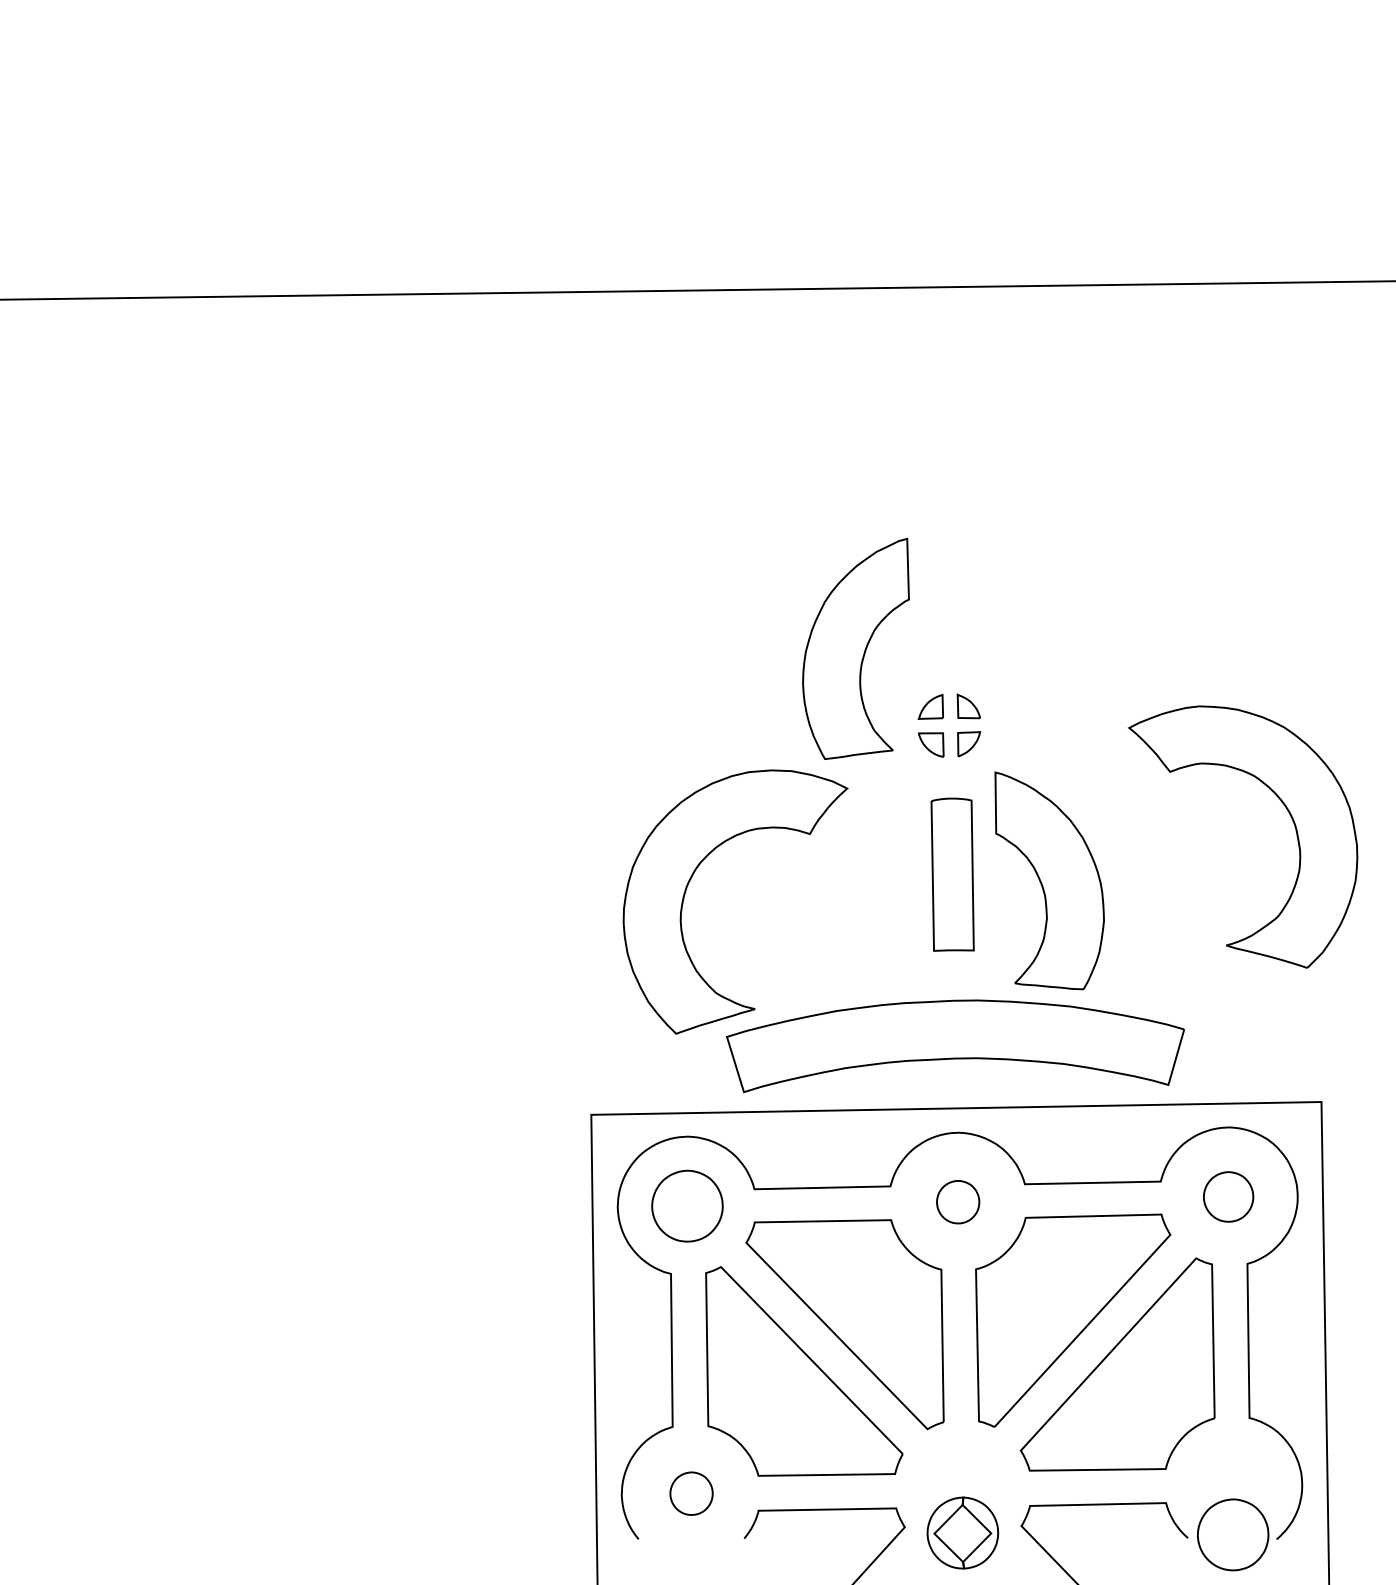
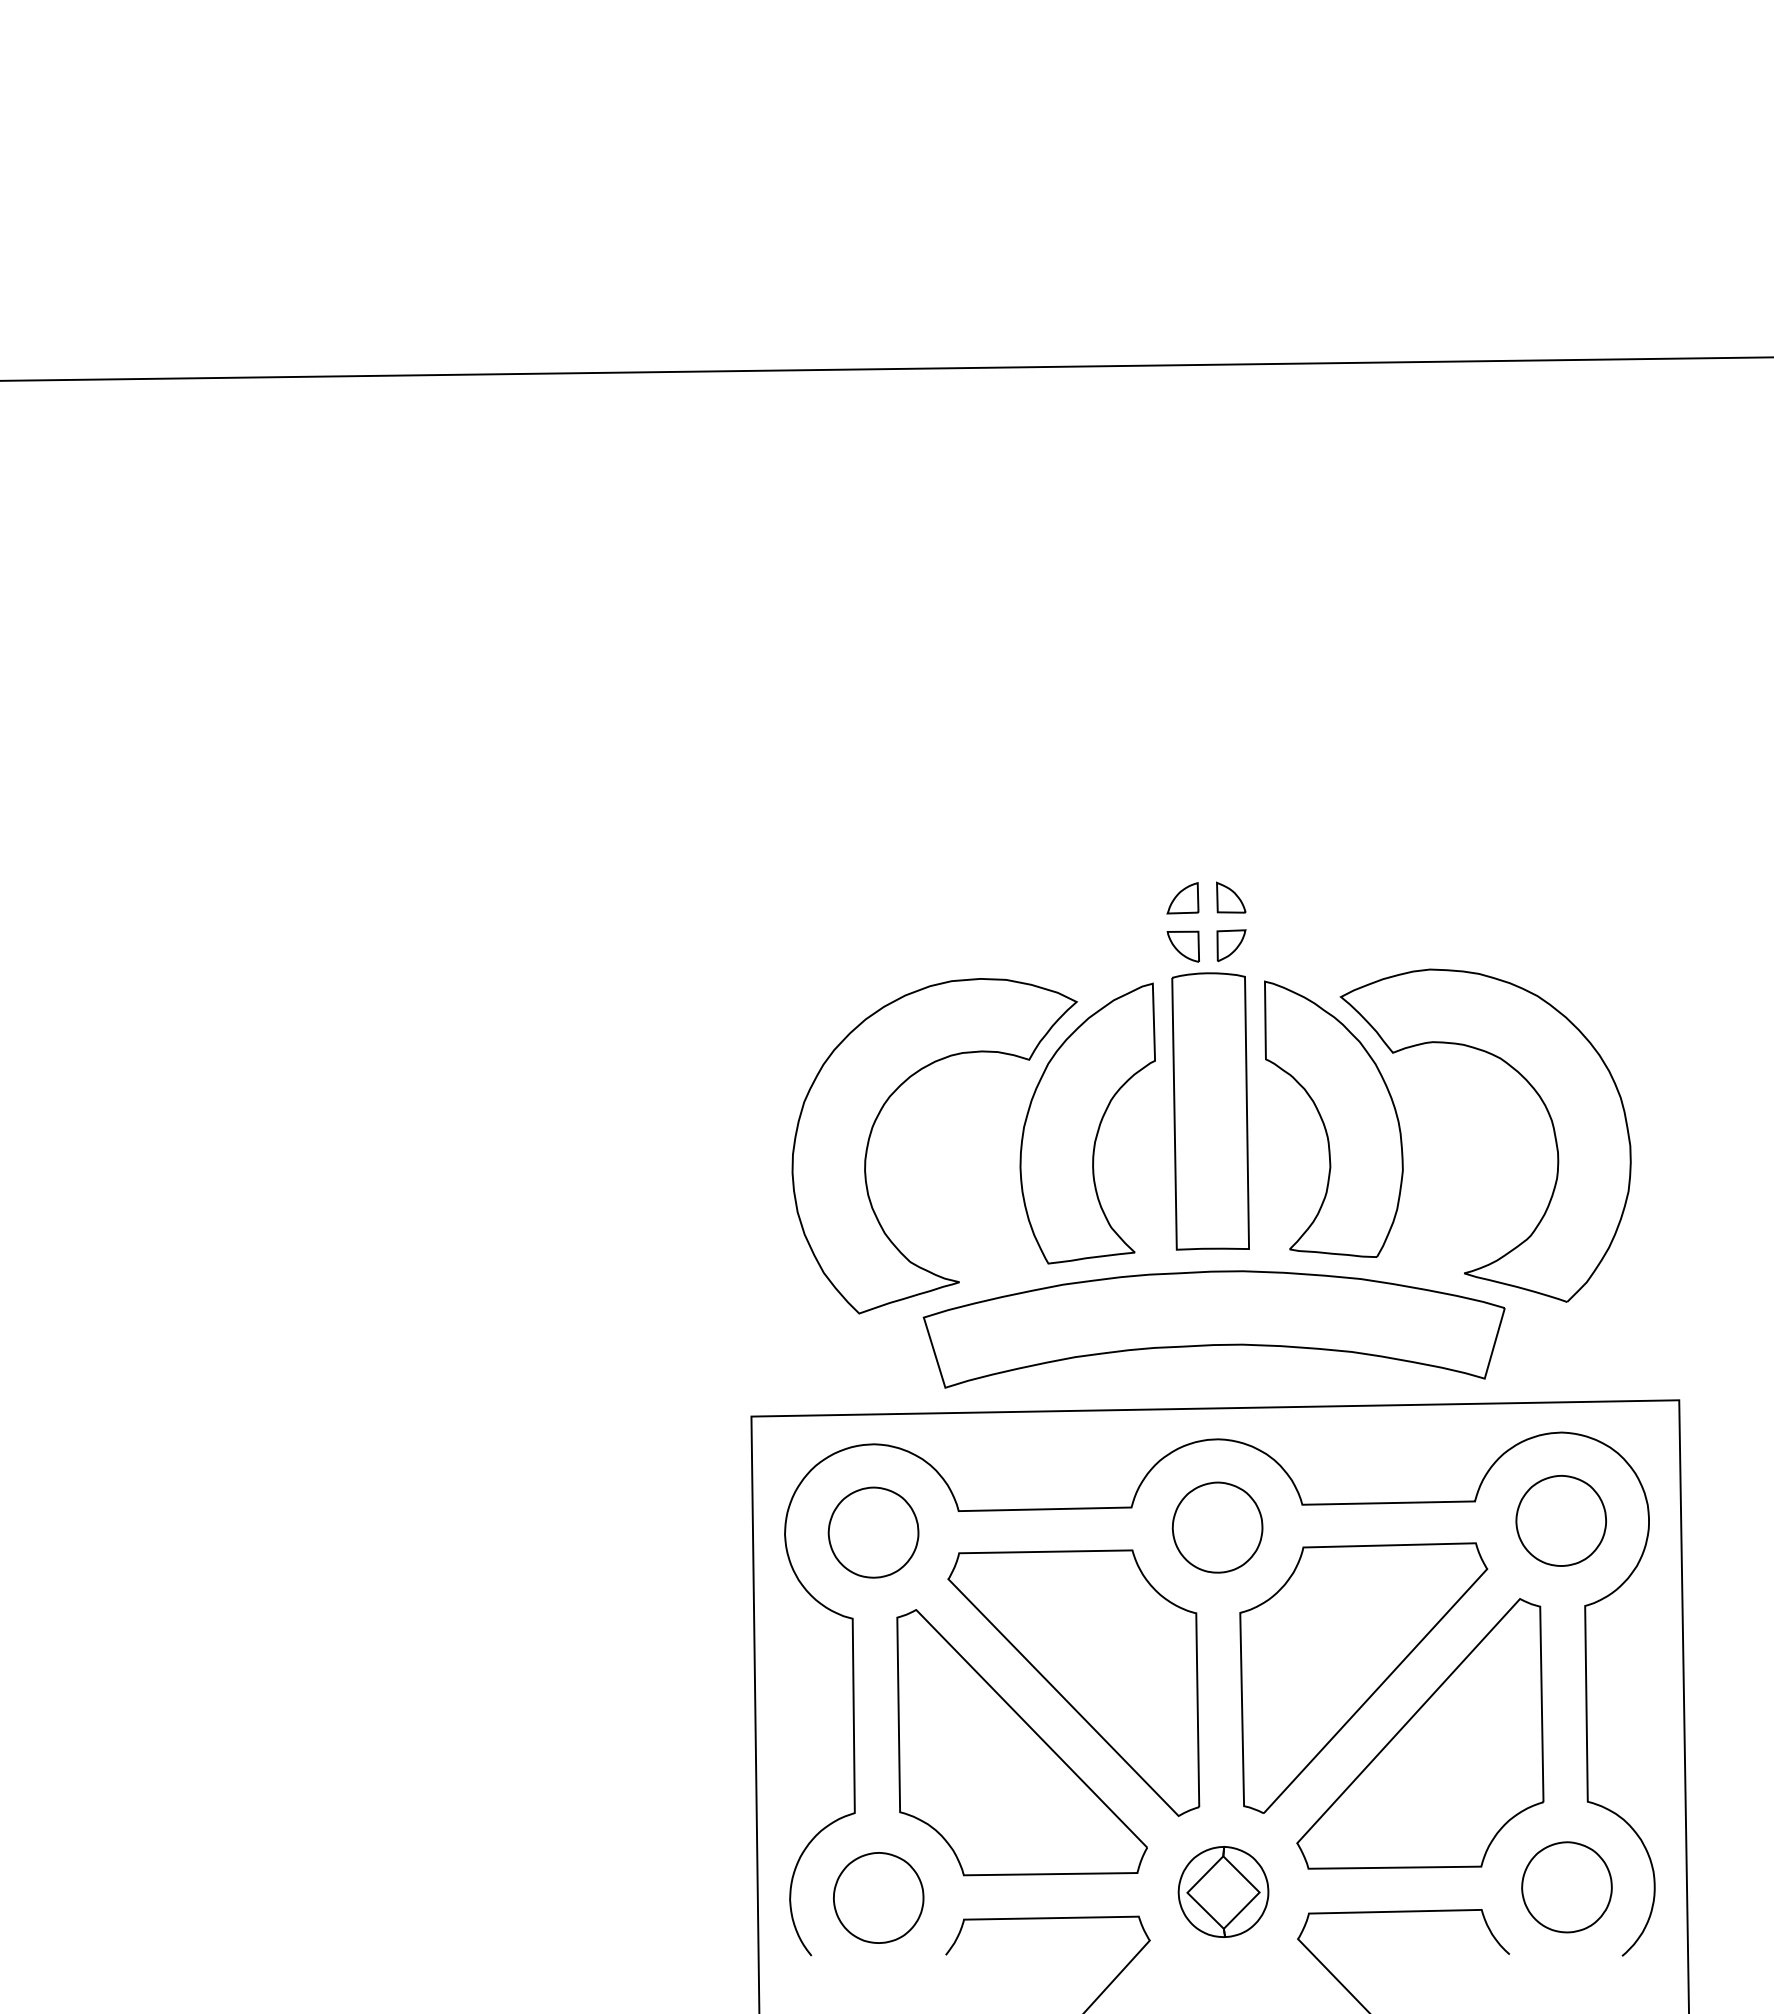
part: (855, 648) -> (1087, 1123), moved
part: (1287, 810) -> (1541, 1101), moved
part: (952, 874) -> (1210, 1111), size x1.43
part: (1228, 1196) -> (1560, 1520), size x1.43
part: (958, 1202) -> (1217, 1527), size x1.67
part: (691, 1493) -> (878, 1897), size x1.67
part: (962, 1532) -> (1223, 1891), moved
part: (1232, 1535) -> (1566, 1887), moved

